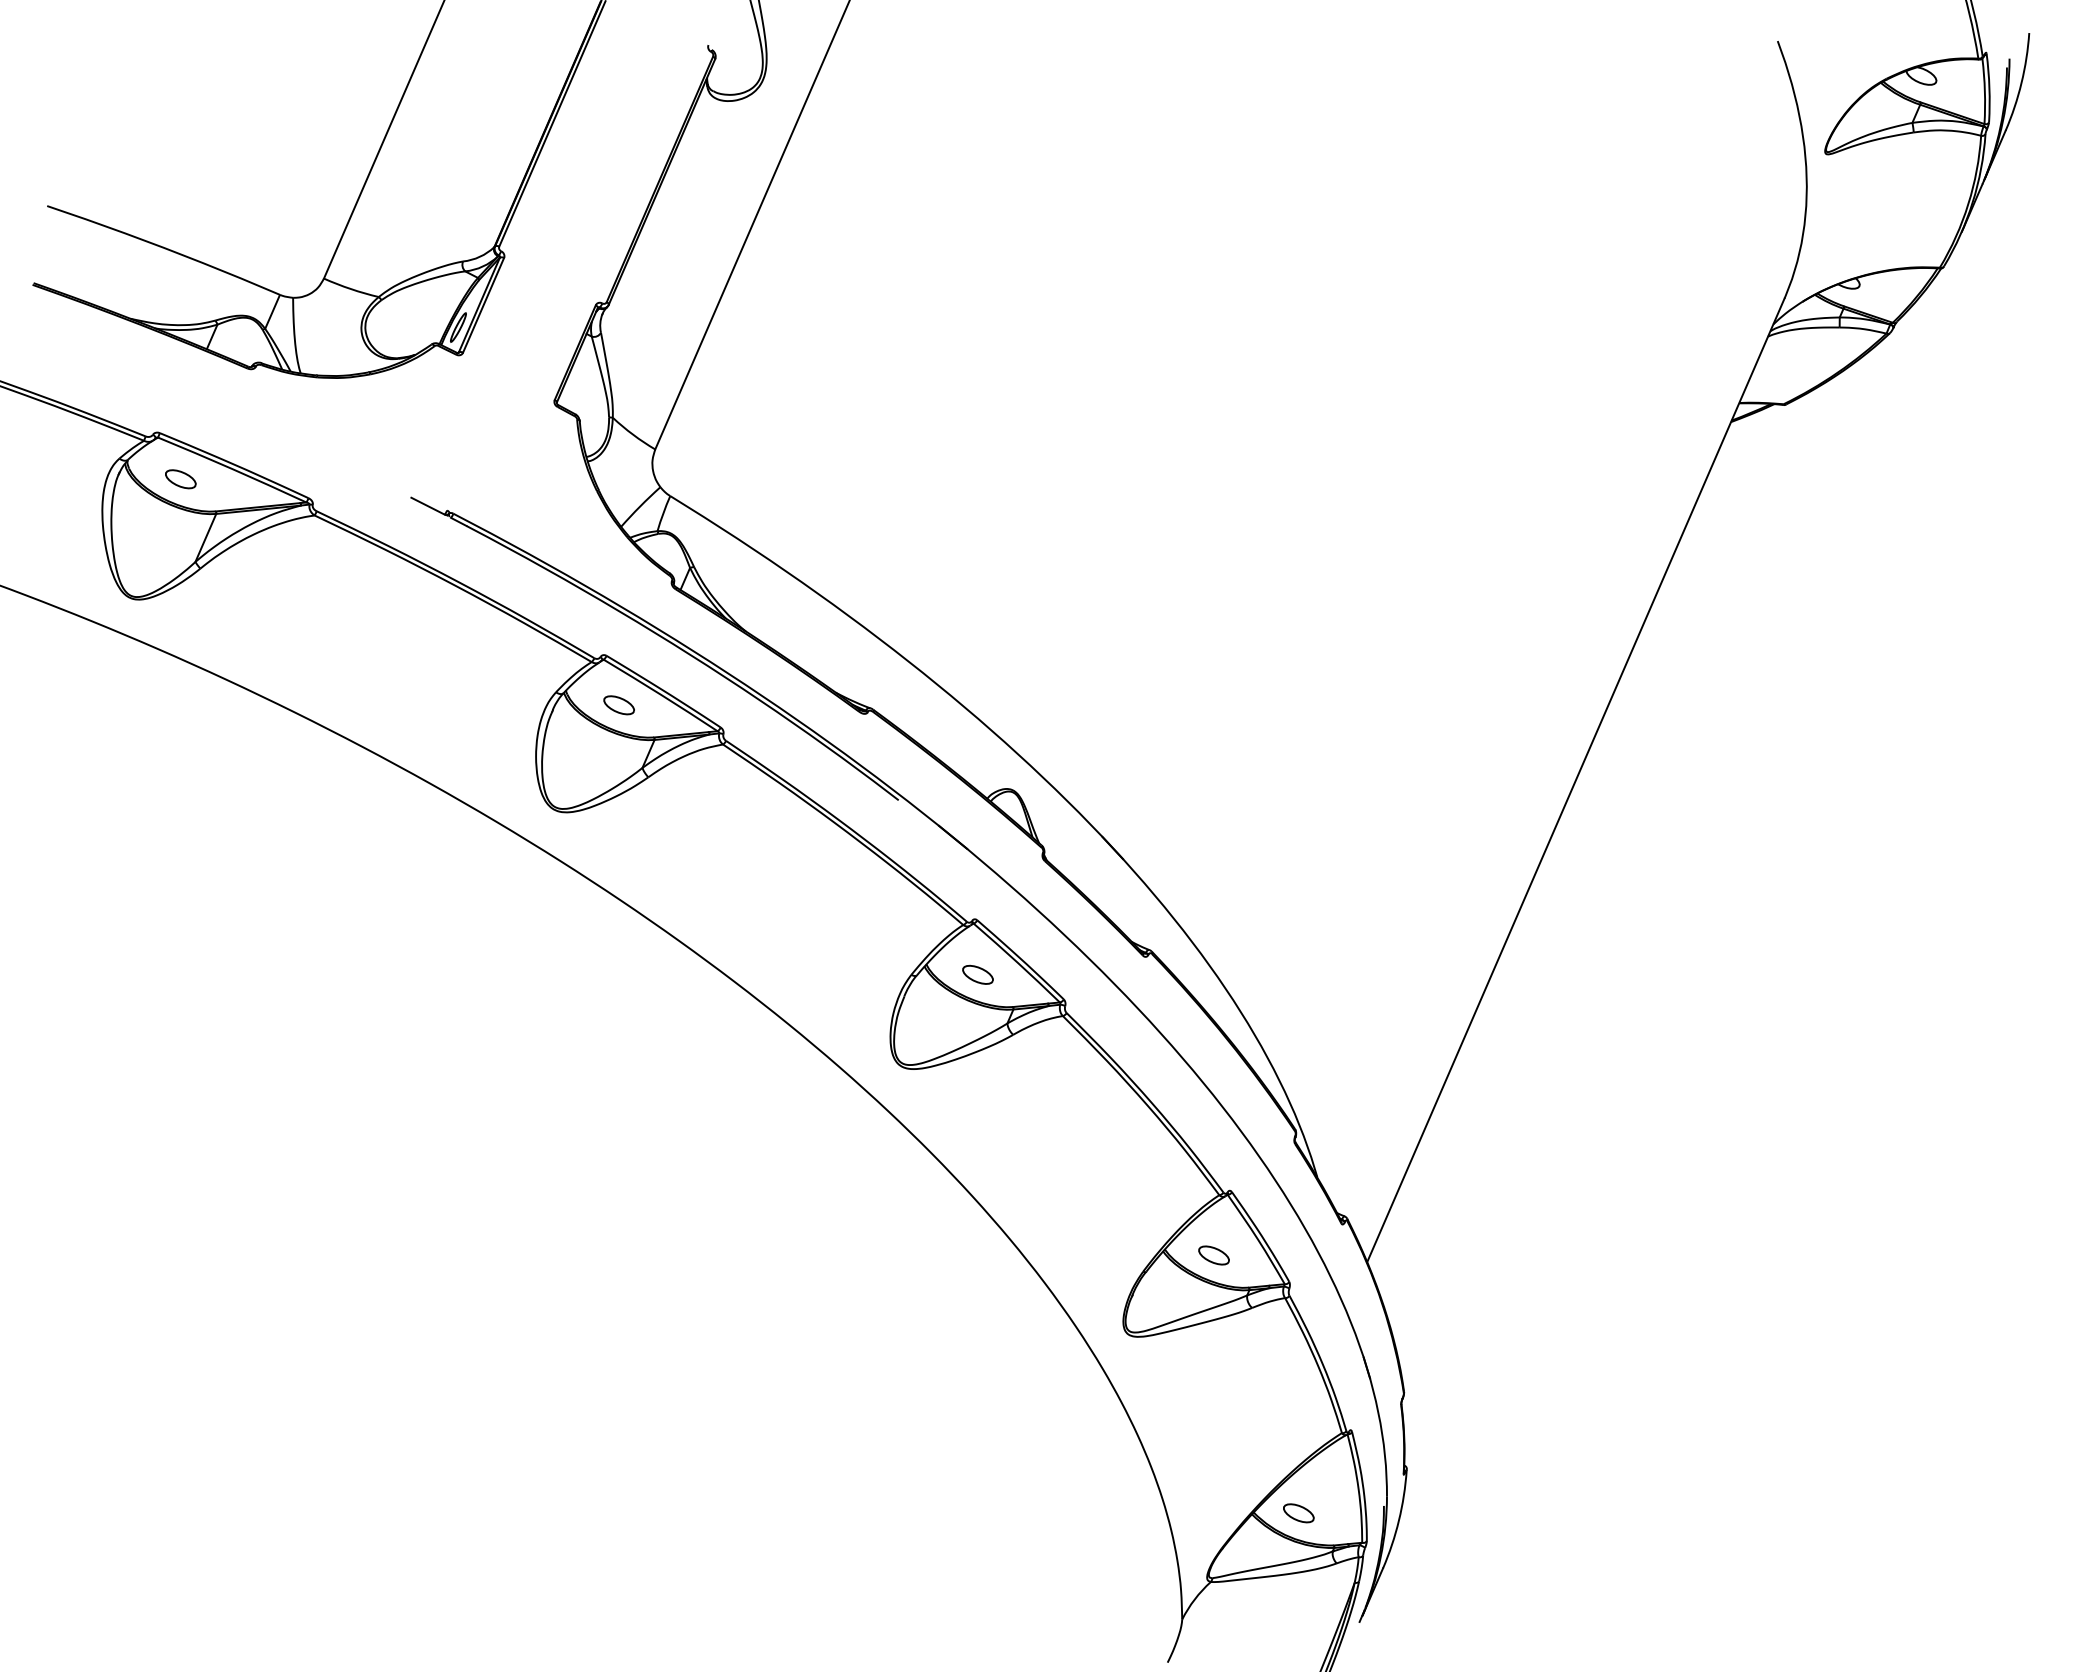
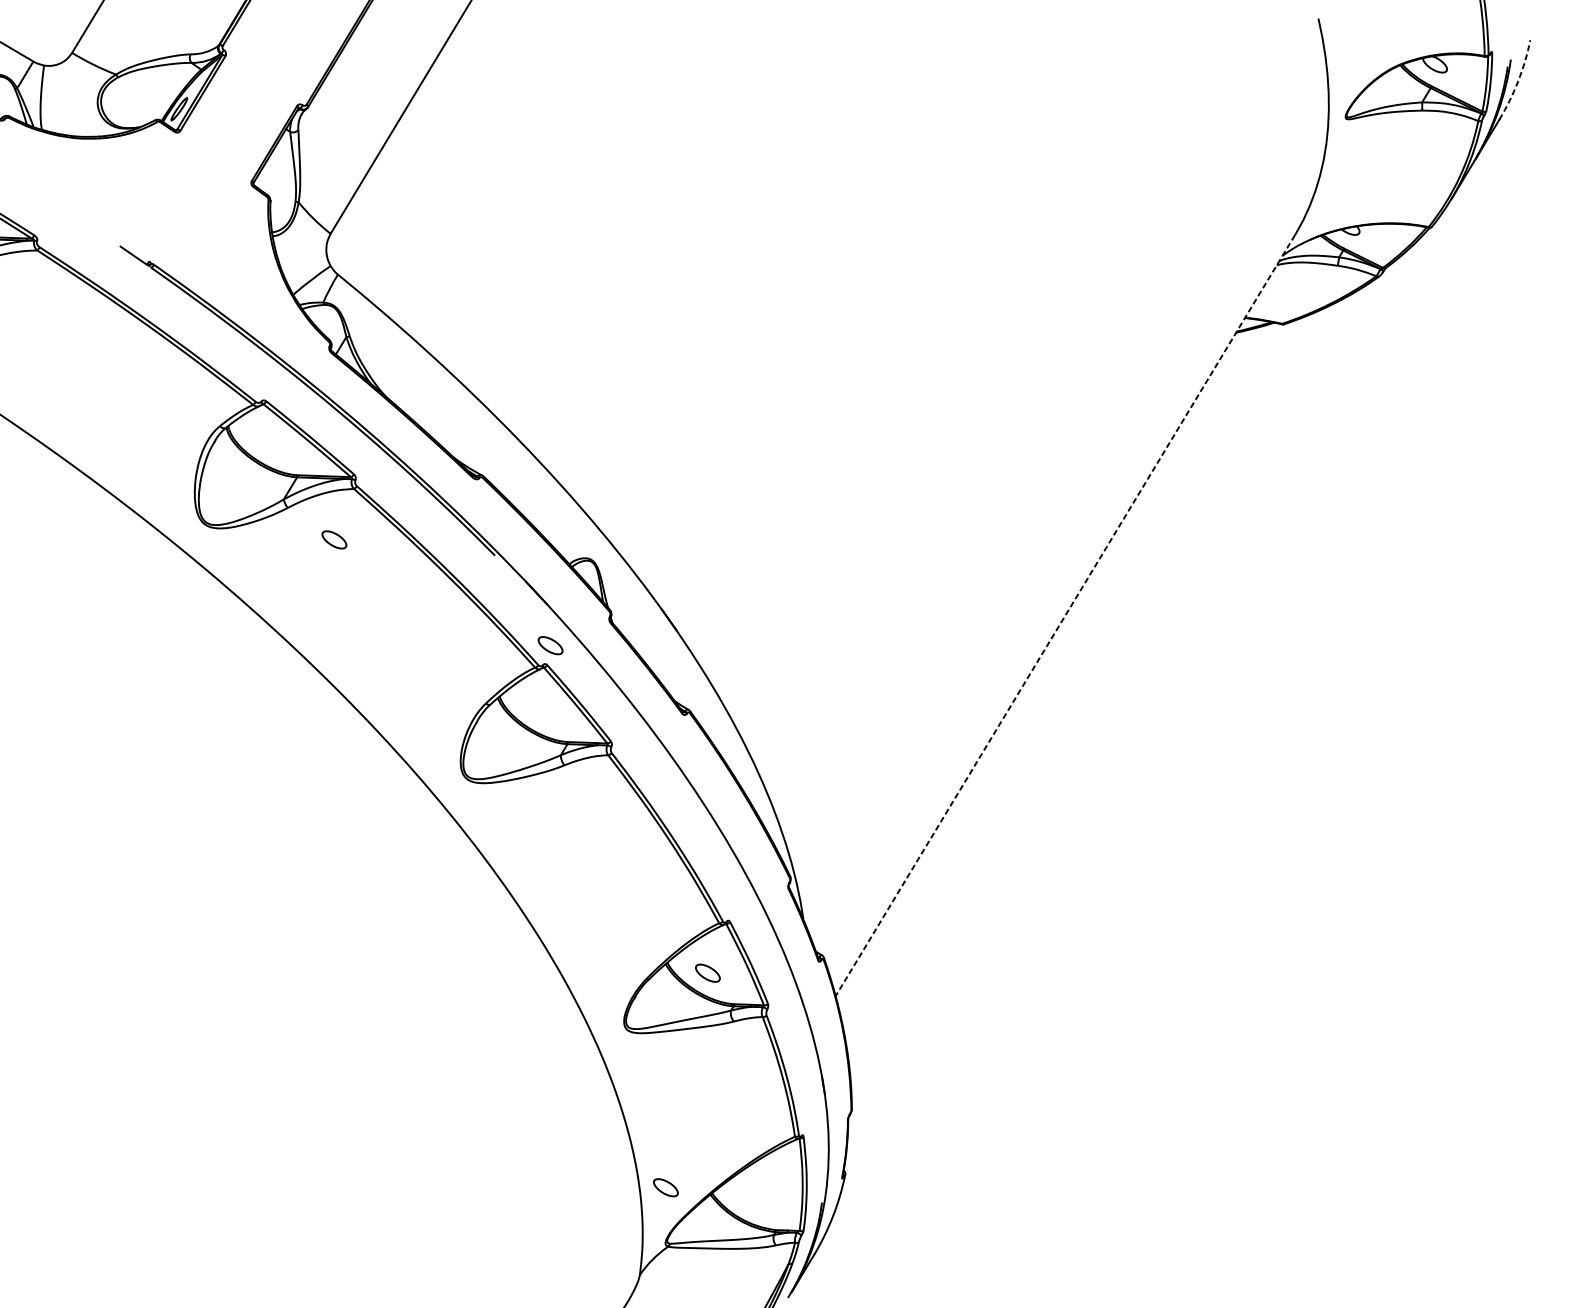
arc: (2021, 82) -> (1518, 80), solid -> dashed
part: (618, 705) -> (333, 540), moved
line: (1575, 780) -> (1064, 615), solid -> dashed
part: (977, 974) -> (550, 645), moved
part: (1298, 1513) -> (665, 1187), moved

